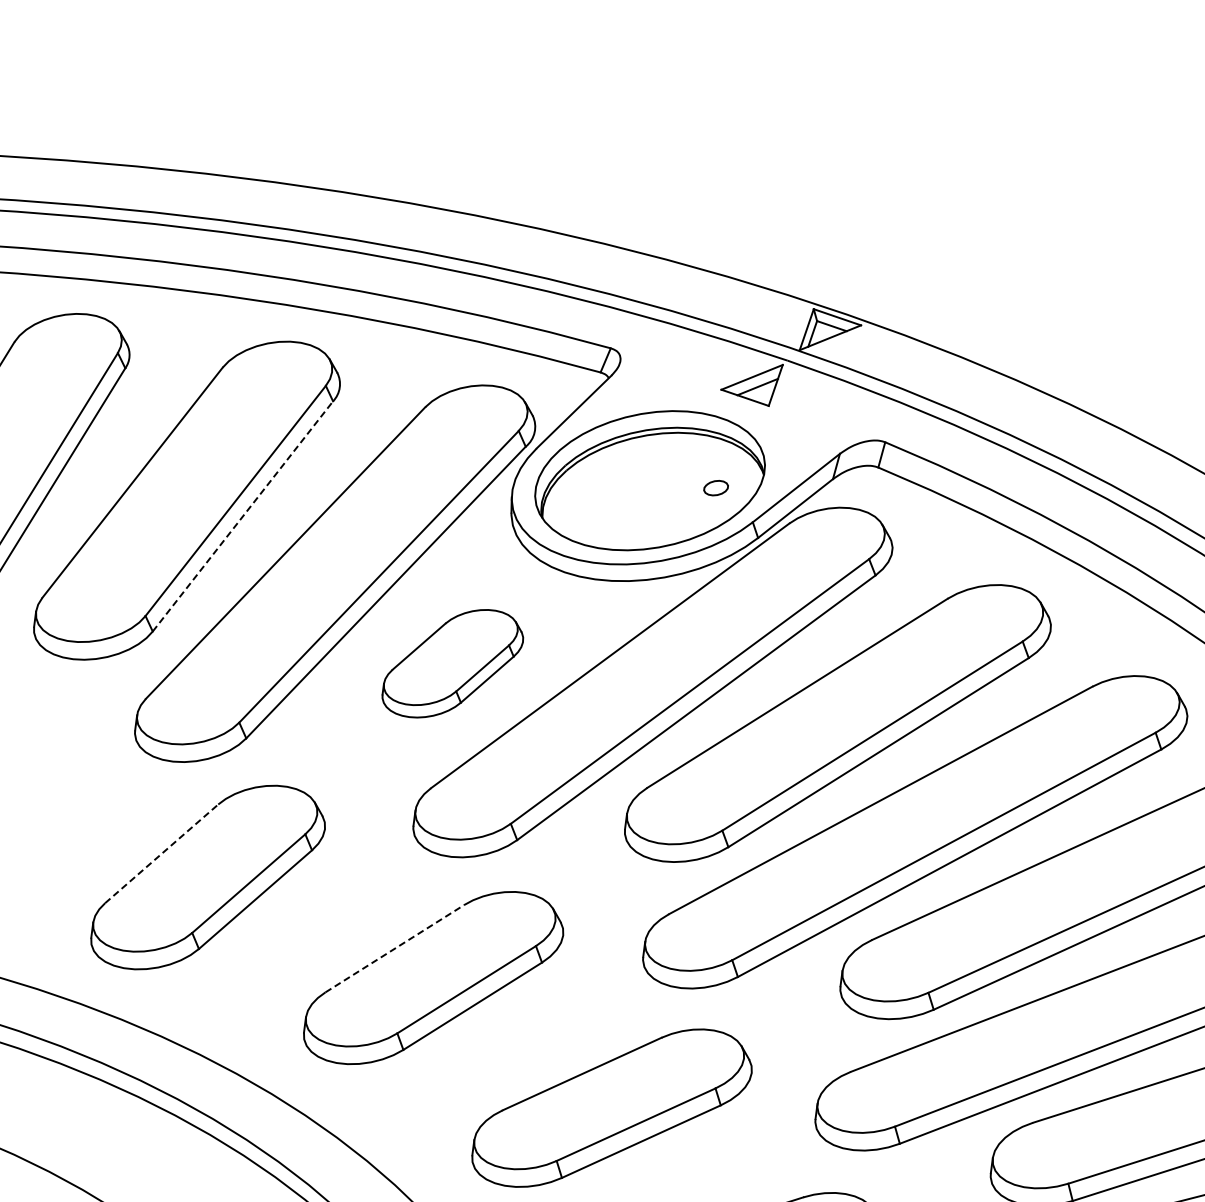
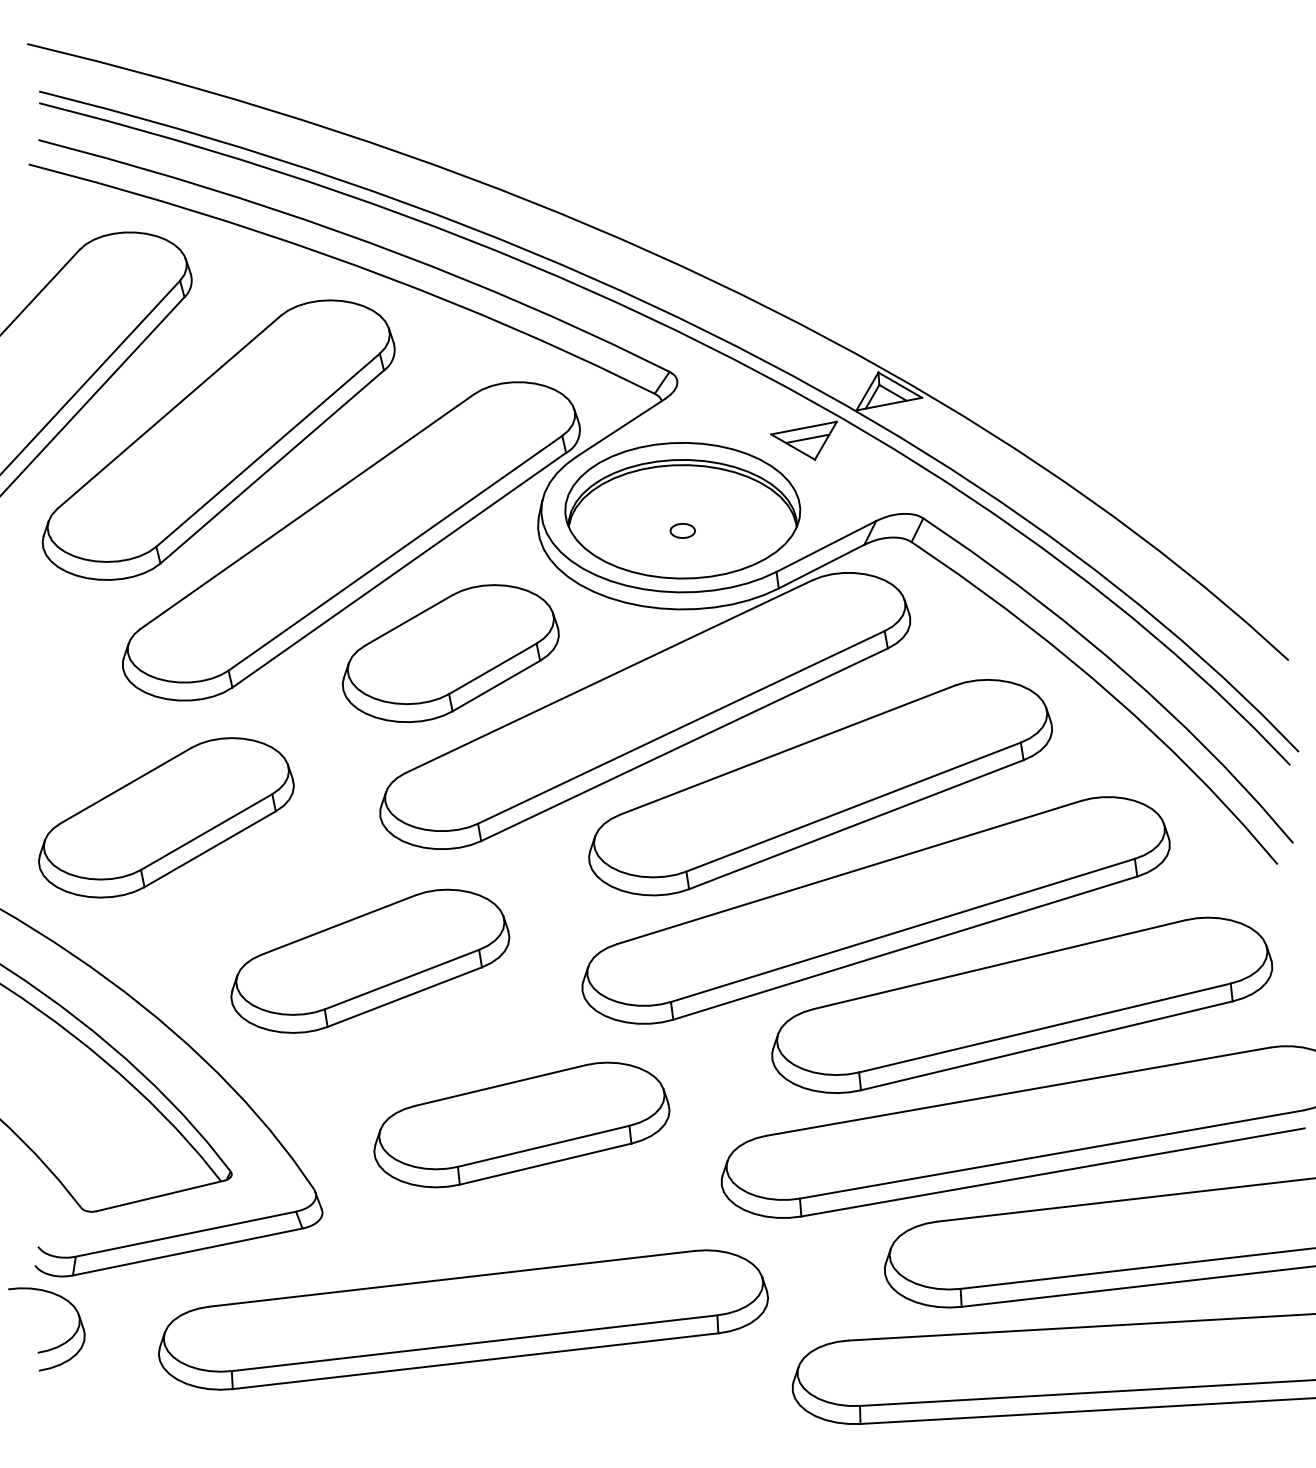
part: (715, 487) -> (682, 530), moved
line: (243, 515) -> (272, 466), dashed -> solid
part: (451, 663) -> (450, 653), size x1.43
line: (162, 853) -> (126, 785), dashed -> solid
line: (394, 948) -> (338, 924), dashed -> solid

